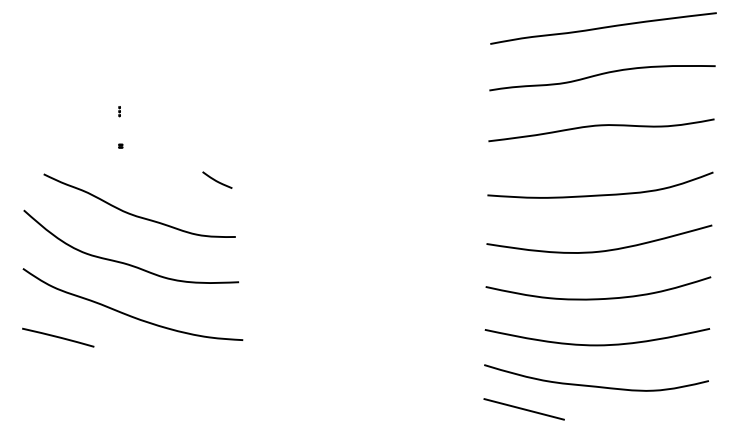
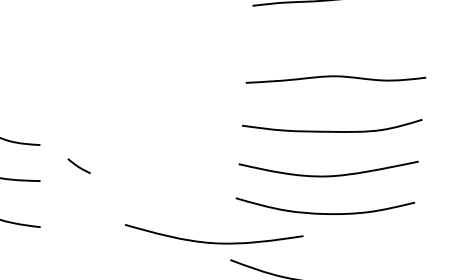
curve: (600, 75) -> (338, 36), removed
curve: (217, 180) -> (79, 166), moved
curve: (597, 344) -> (213, 242), moved

